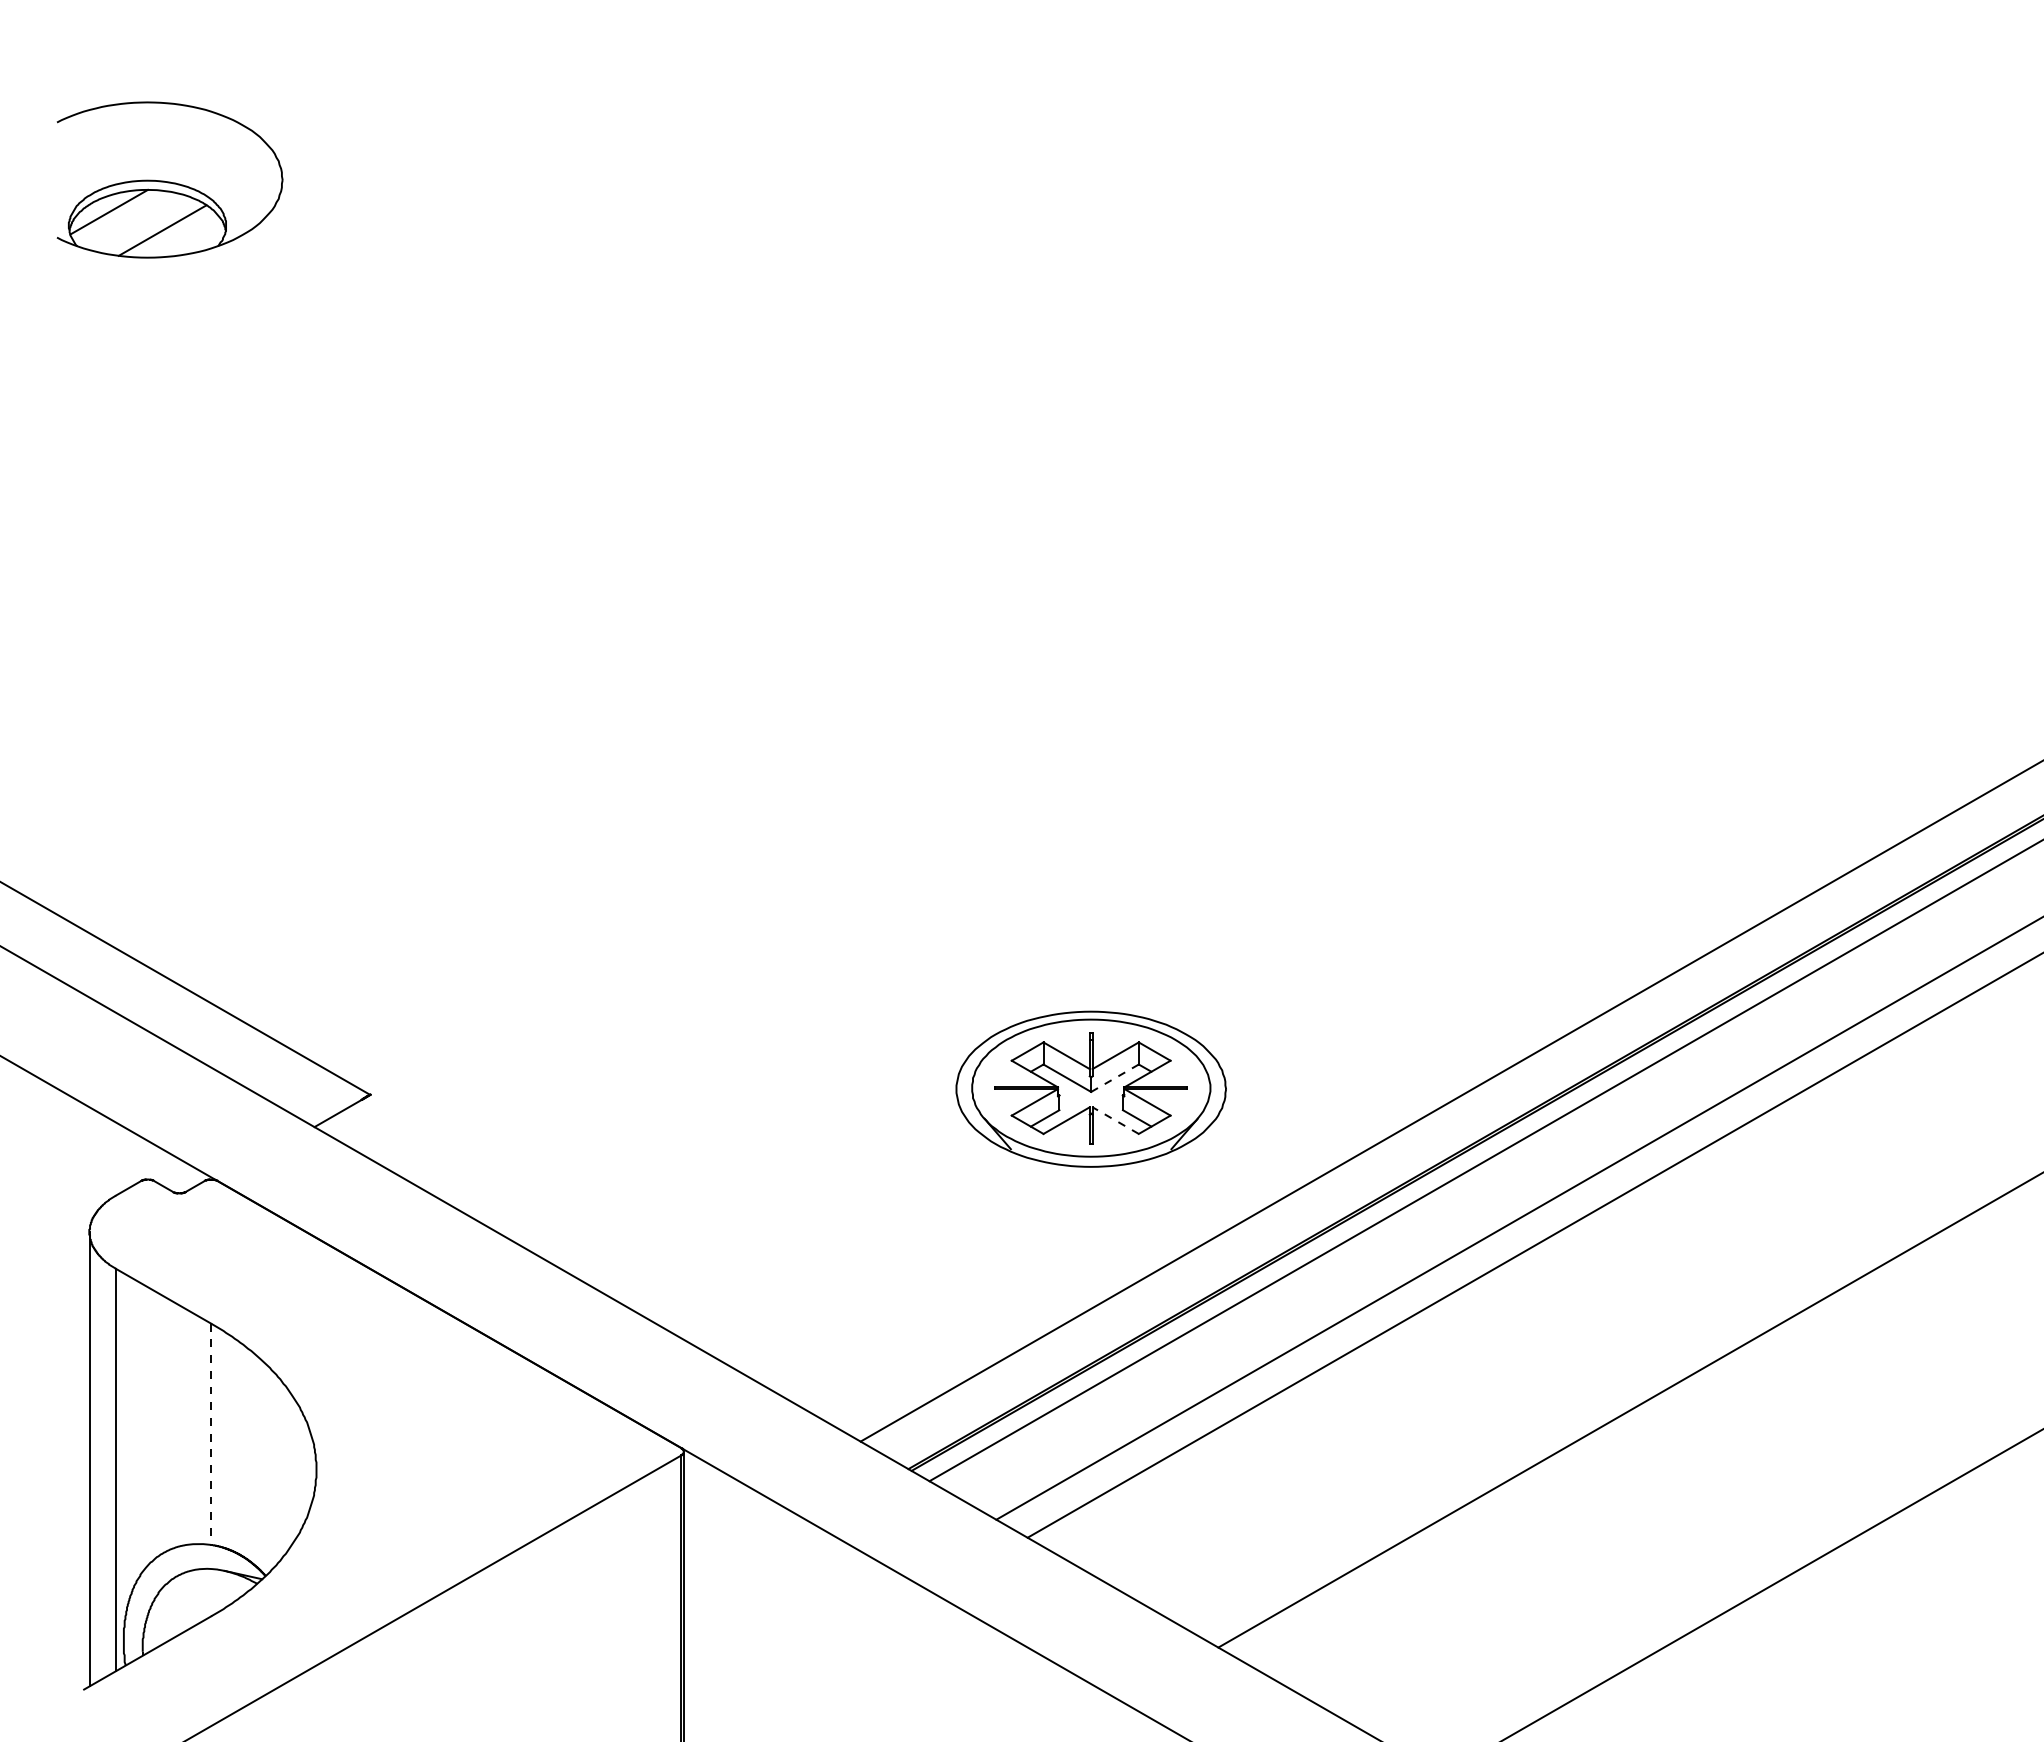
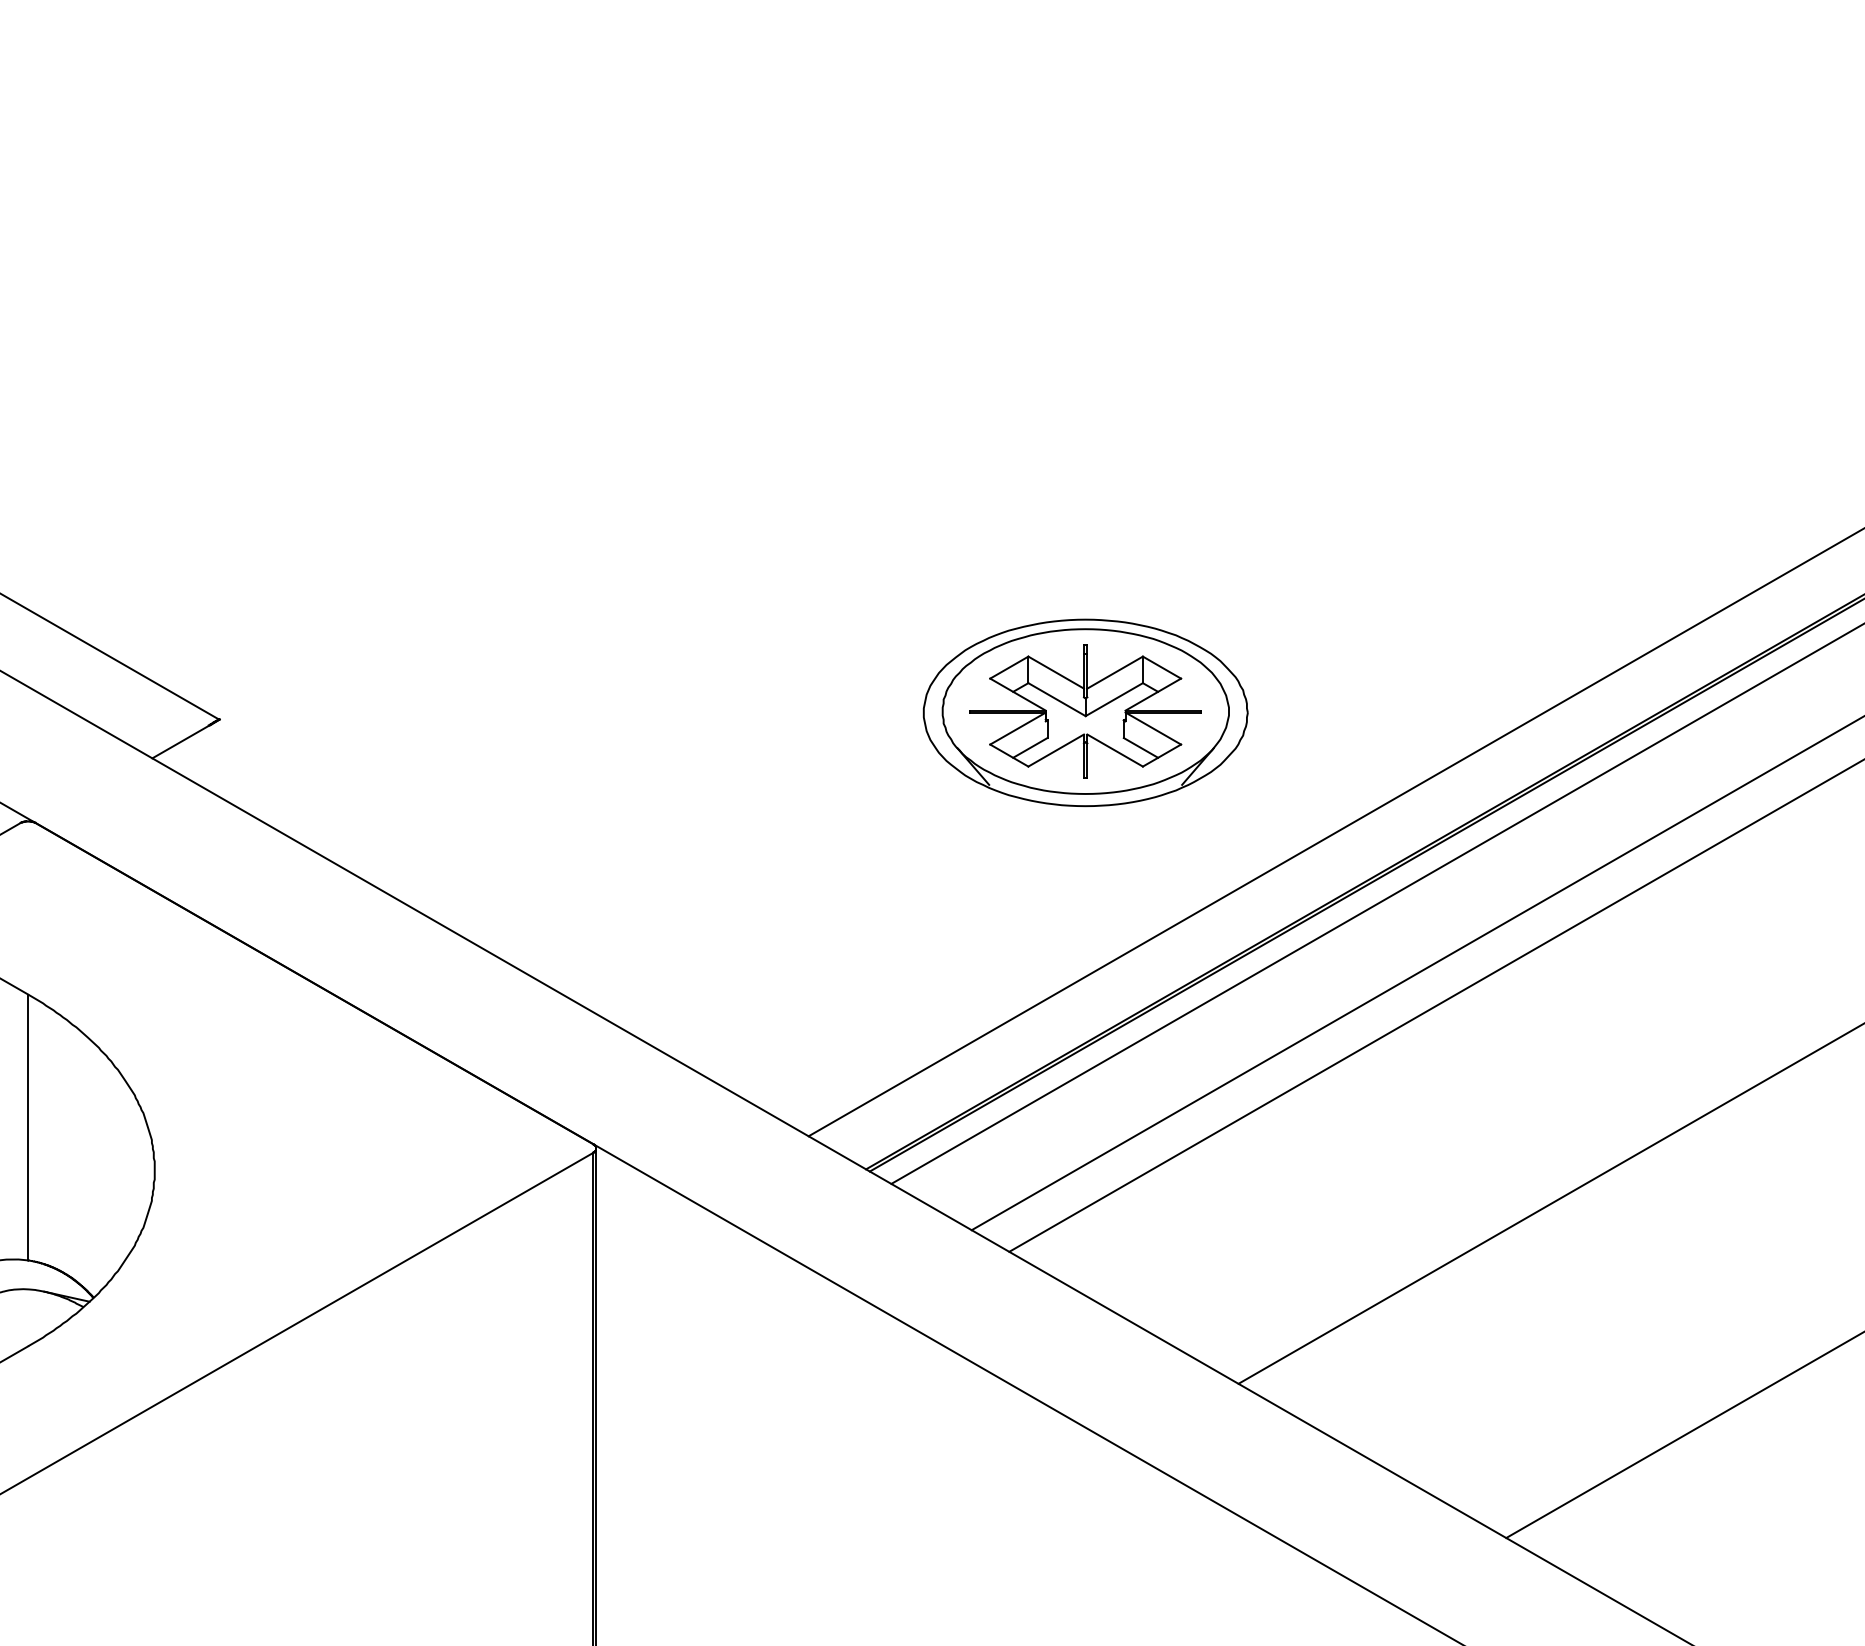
line: (1114, 1078) -> (1113, 699), dashed -> solid
line: (1115, 1120) -> (1114, 750), dashed -> solid
line: (211, 1434) -> (28, 1127), dashed -> solid

